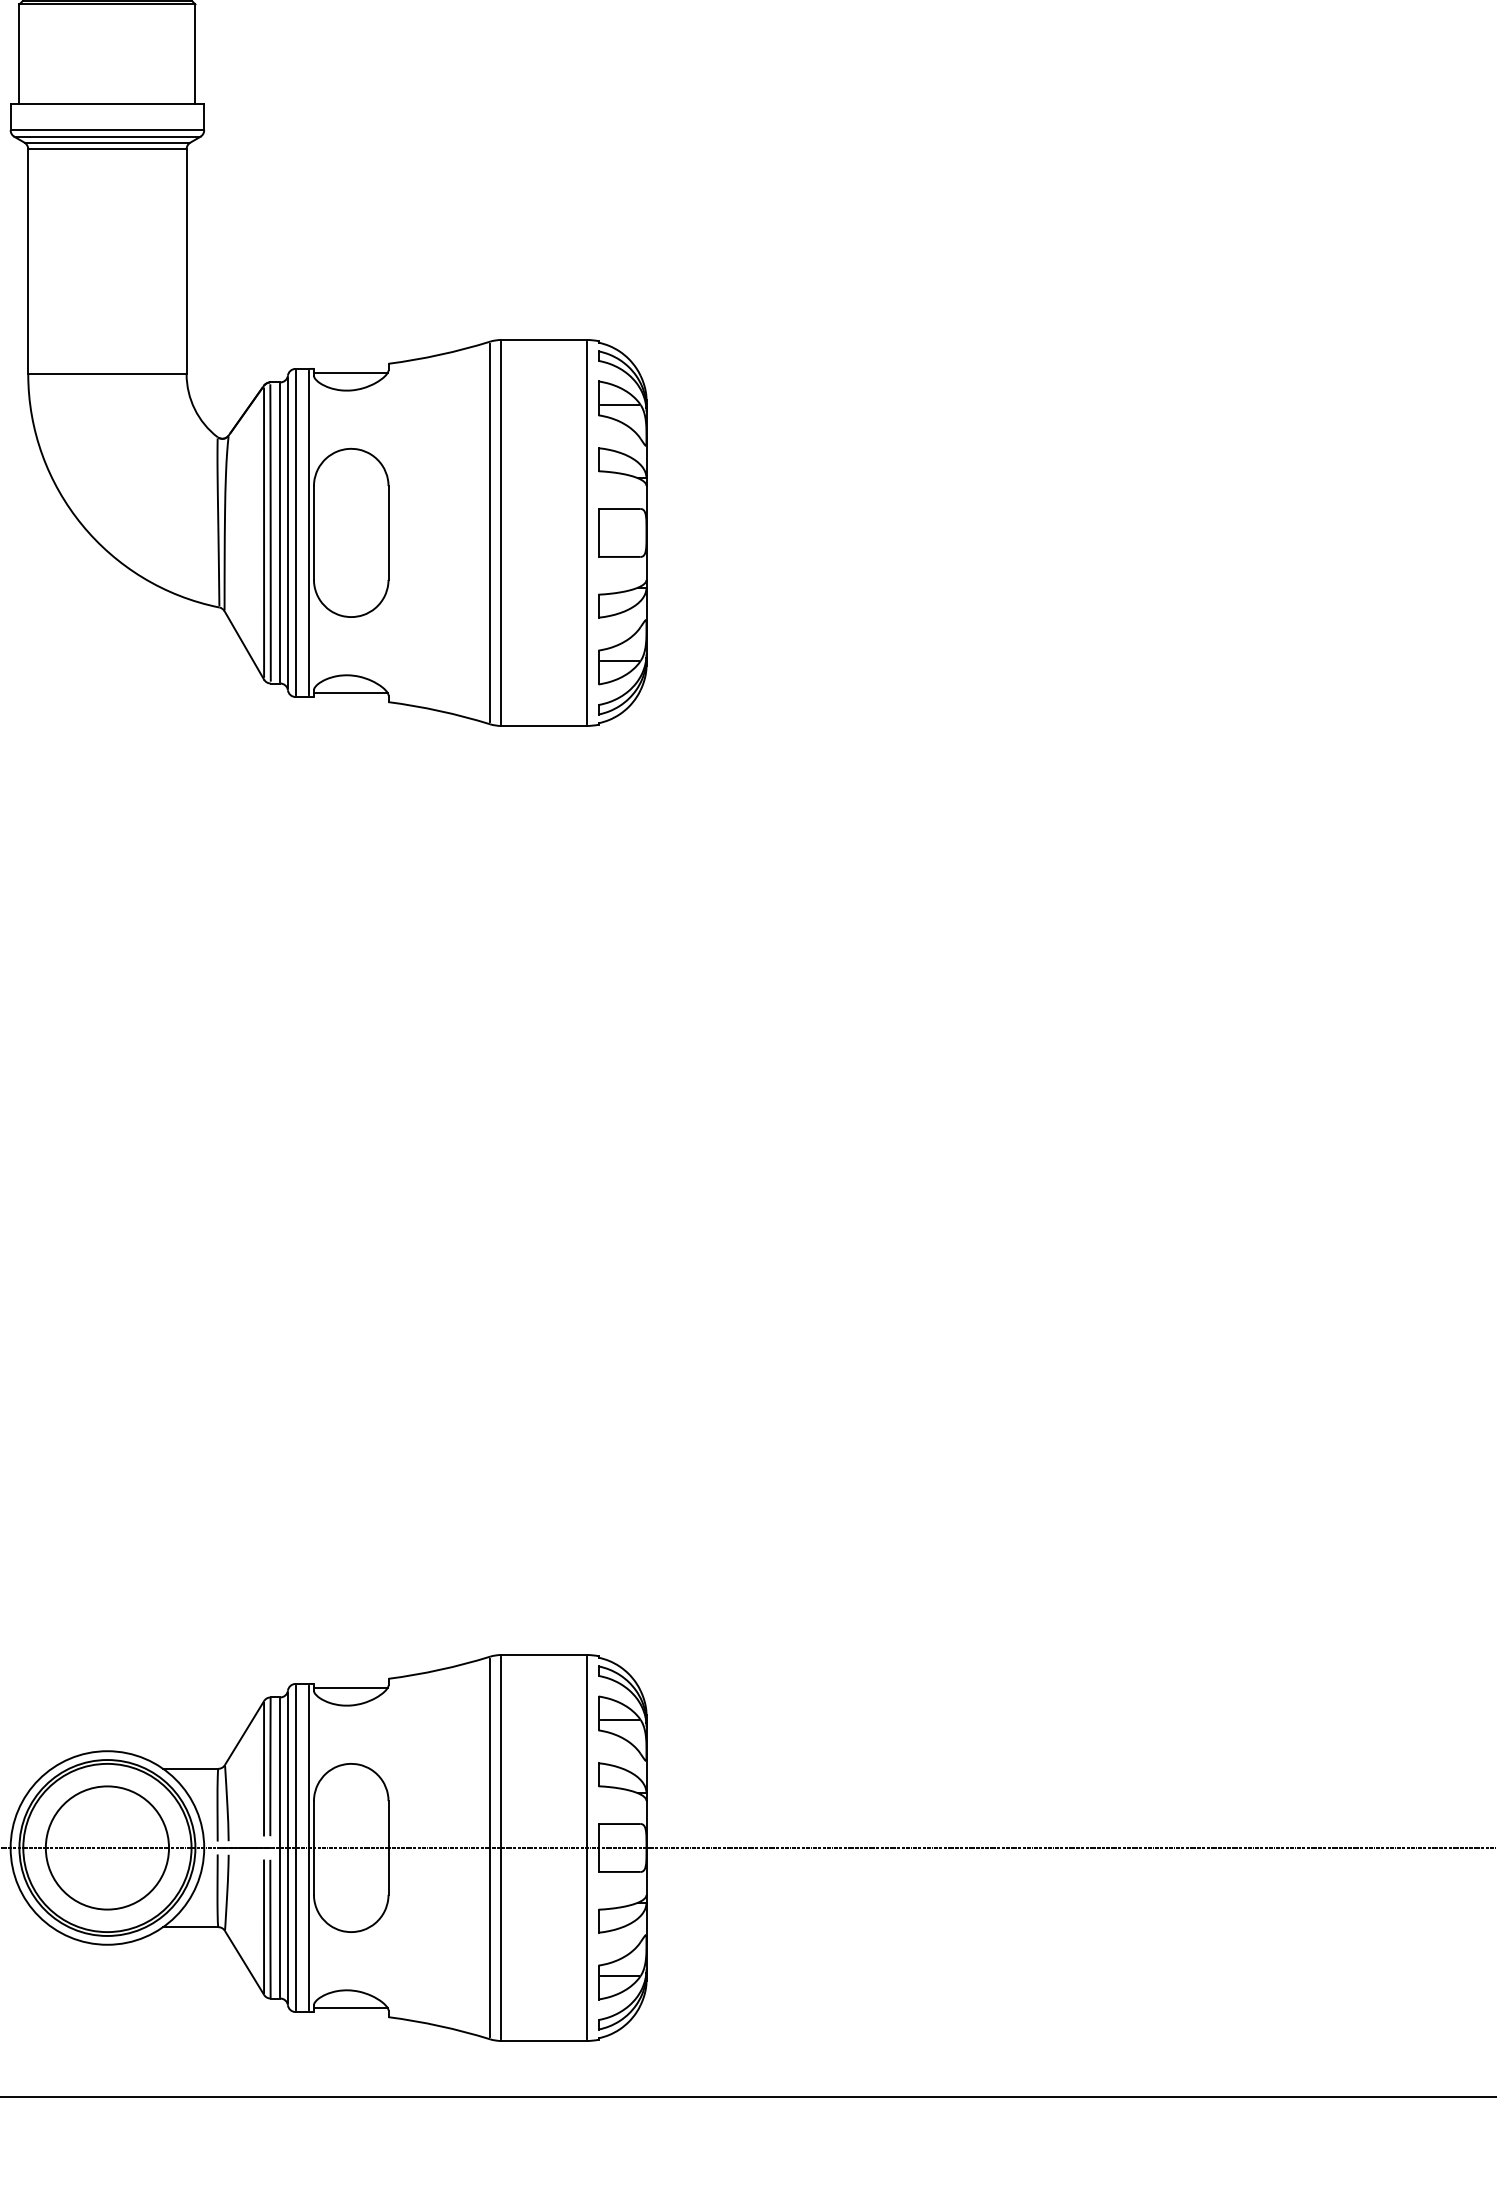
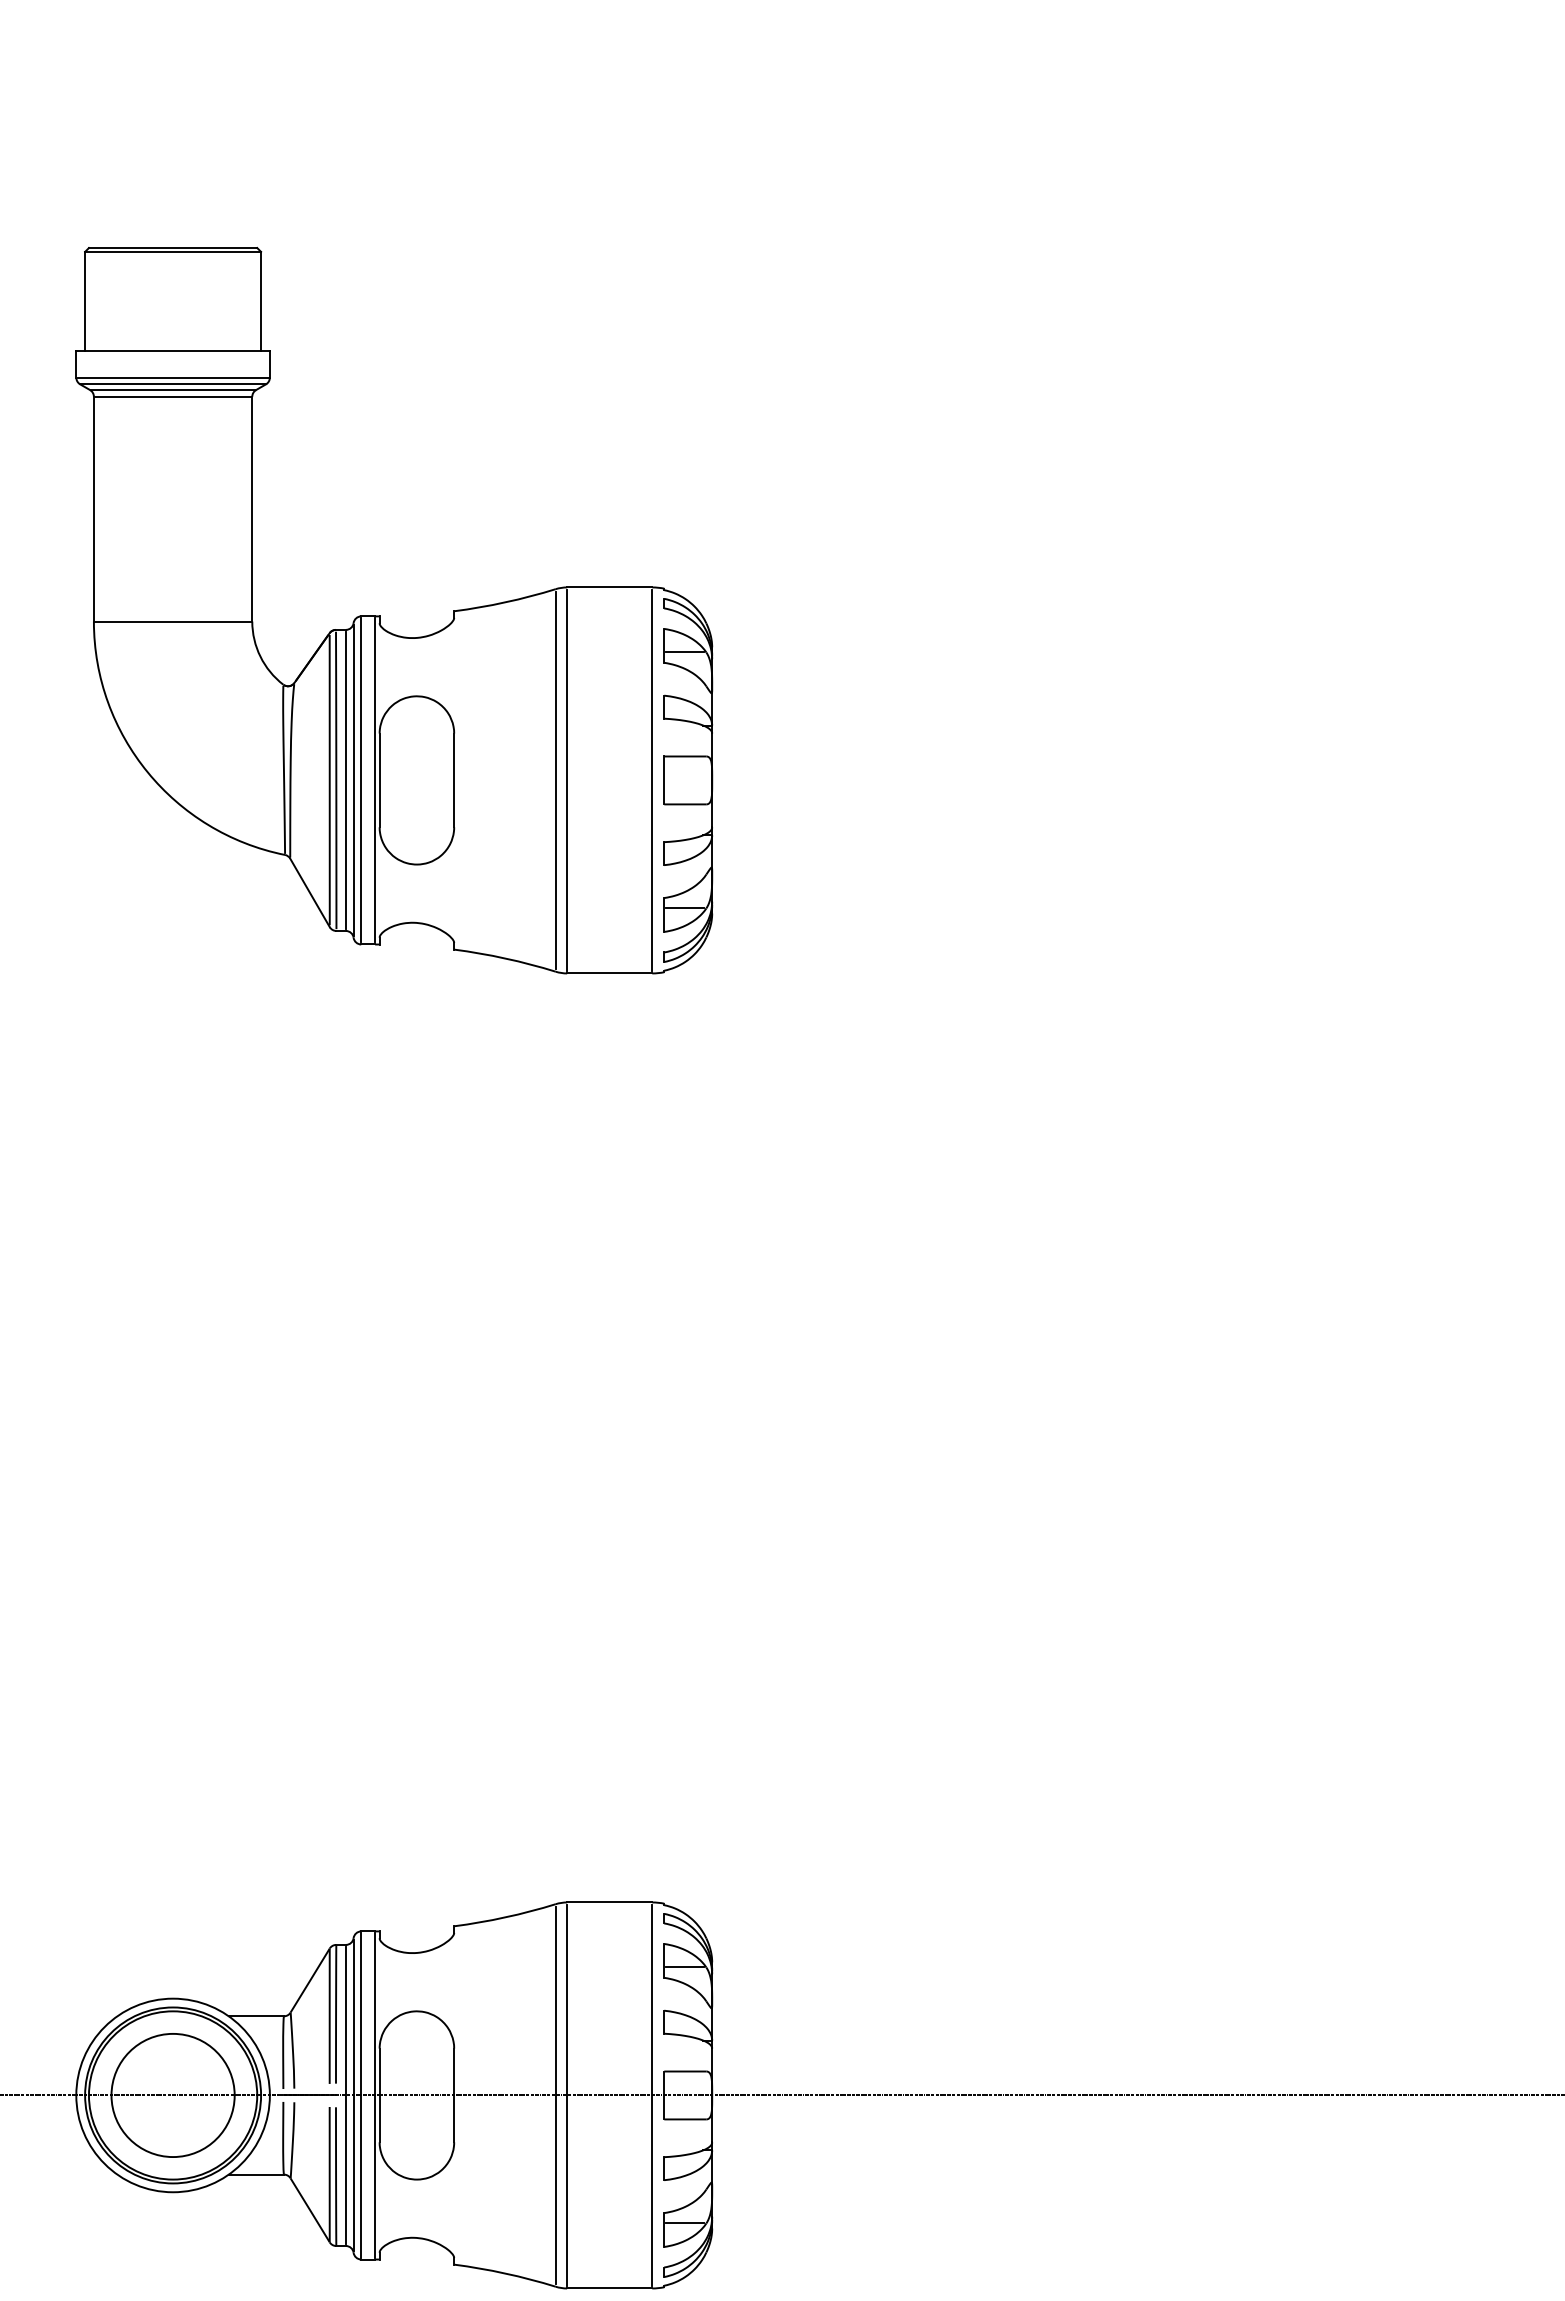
line: (350, 373) -> (416, 620), removed
line: (350, 693) -> (416, 940), removed
line: (350, 1688) -> (416, 1935), removed
line: (350, 2008) -> (416, 2255), removed

